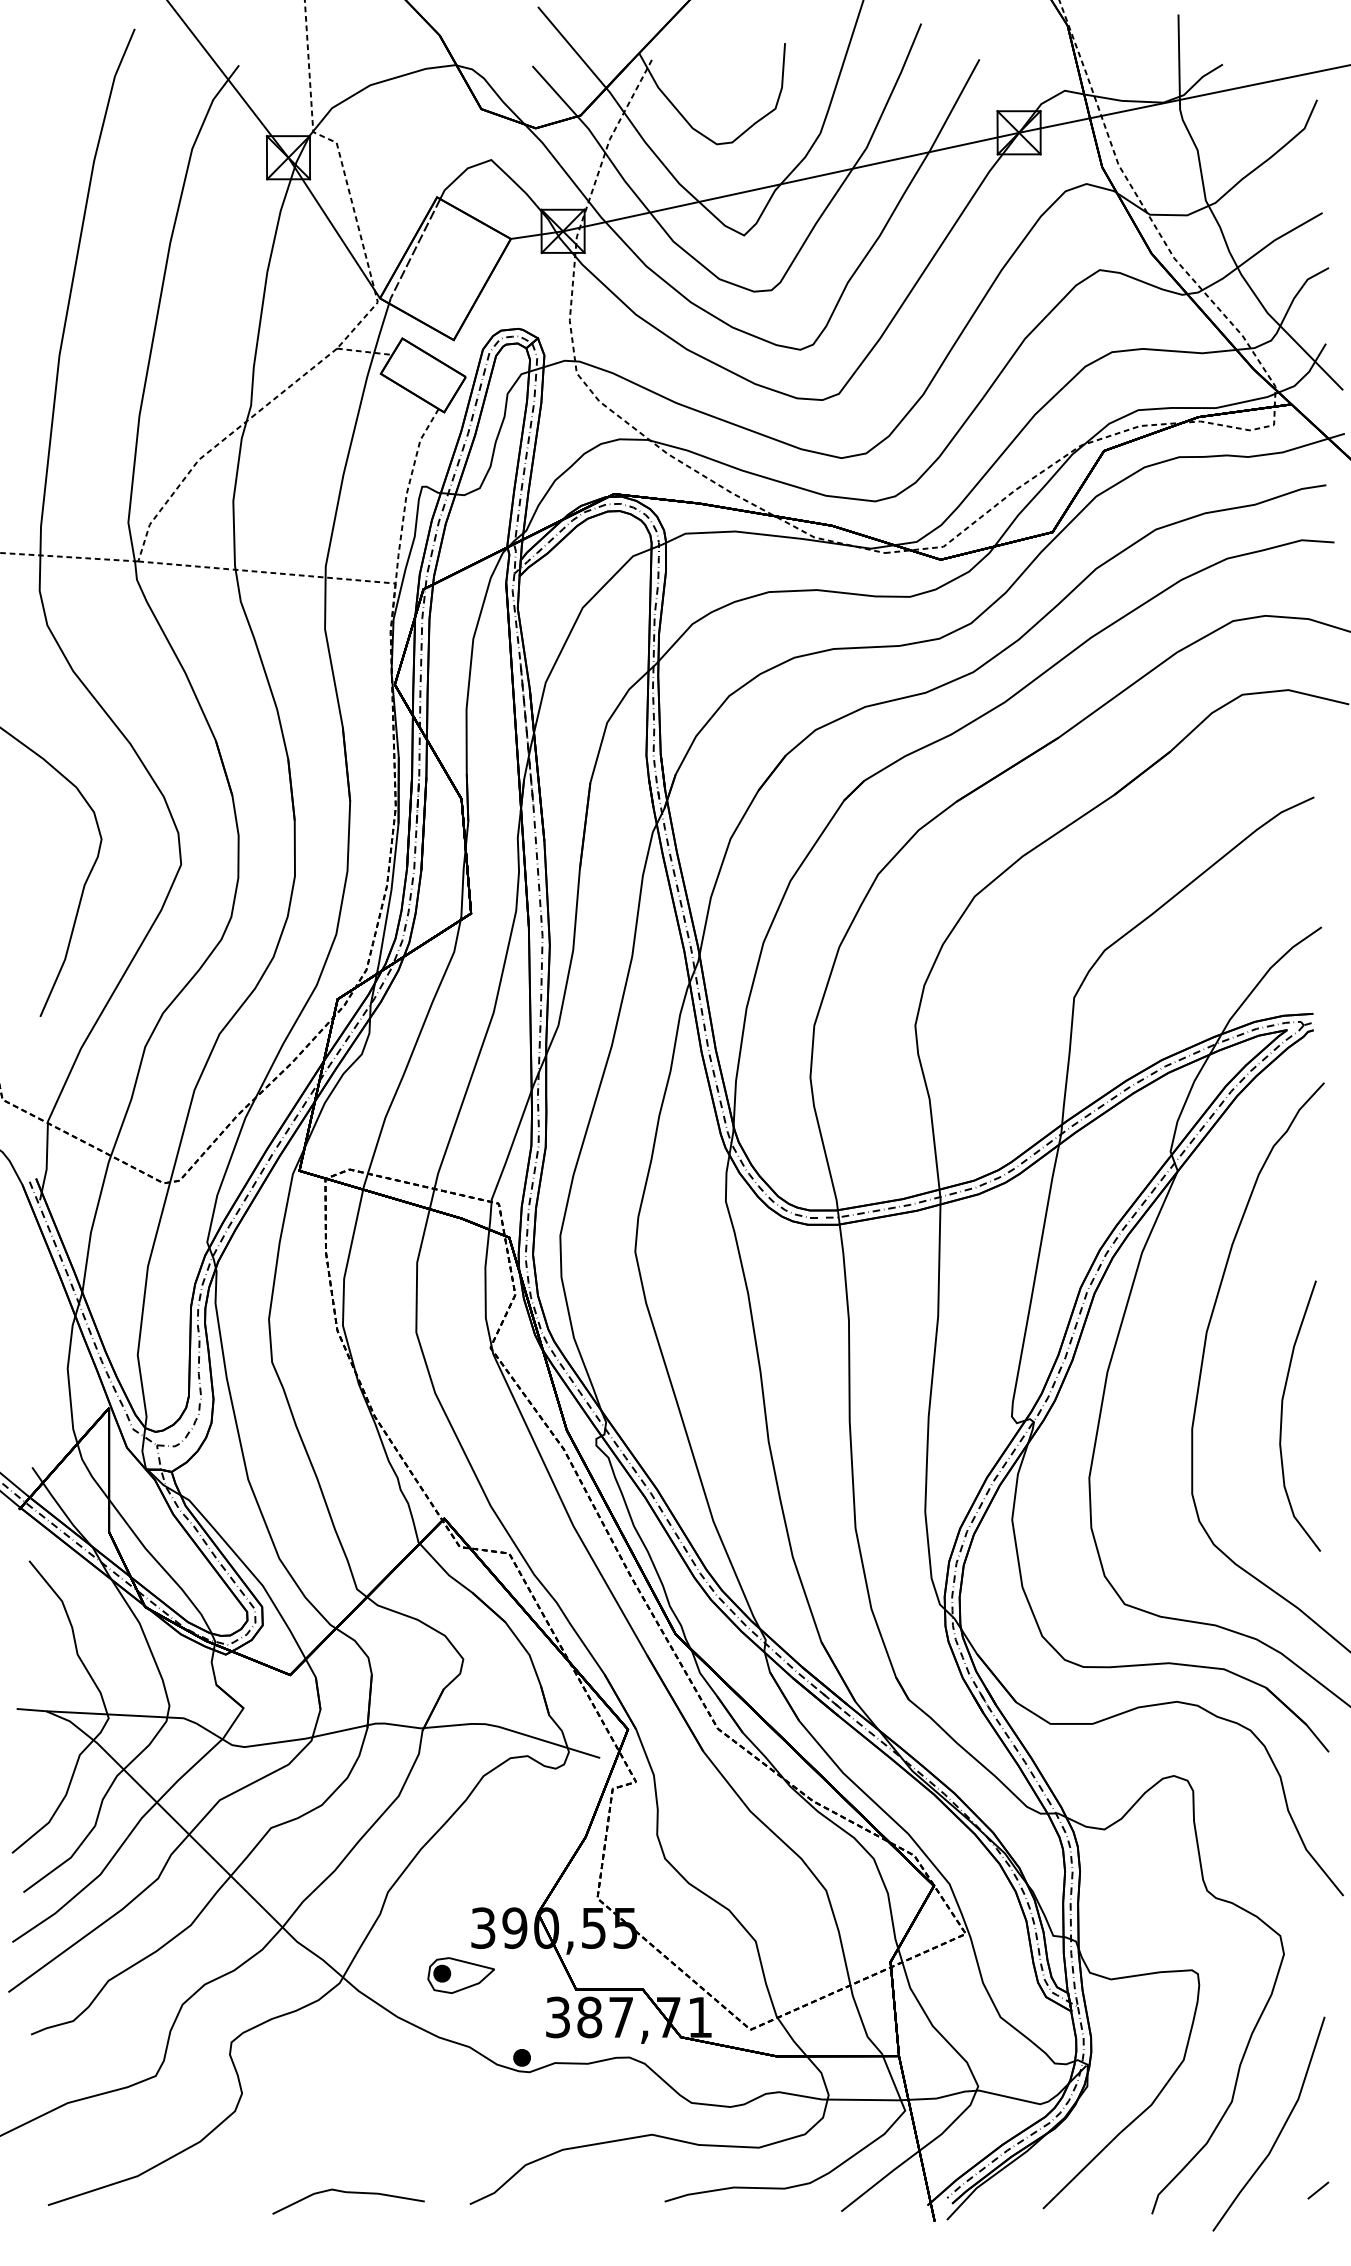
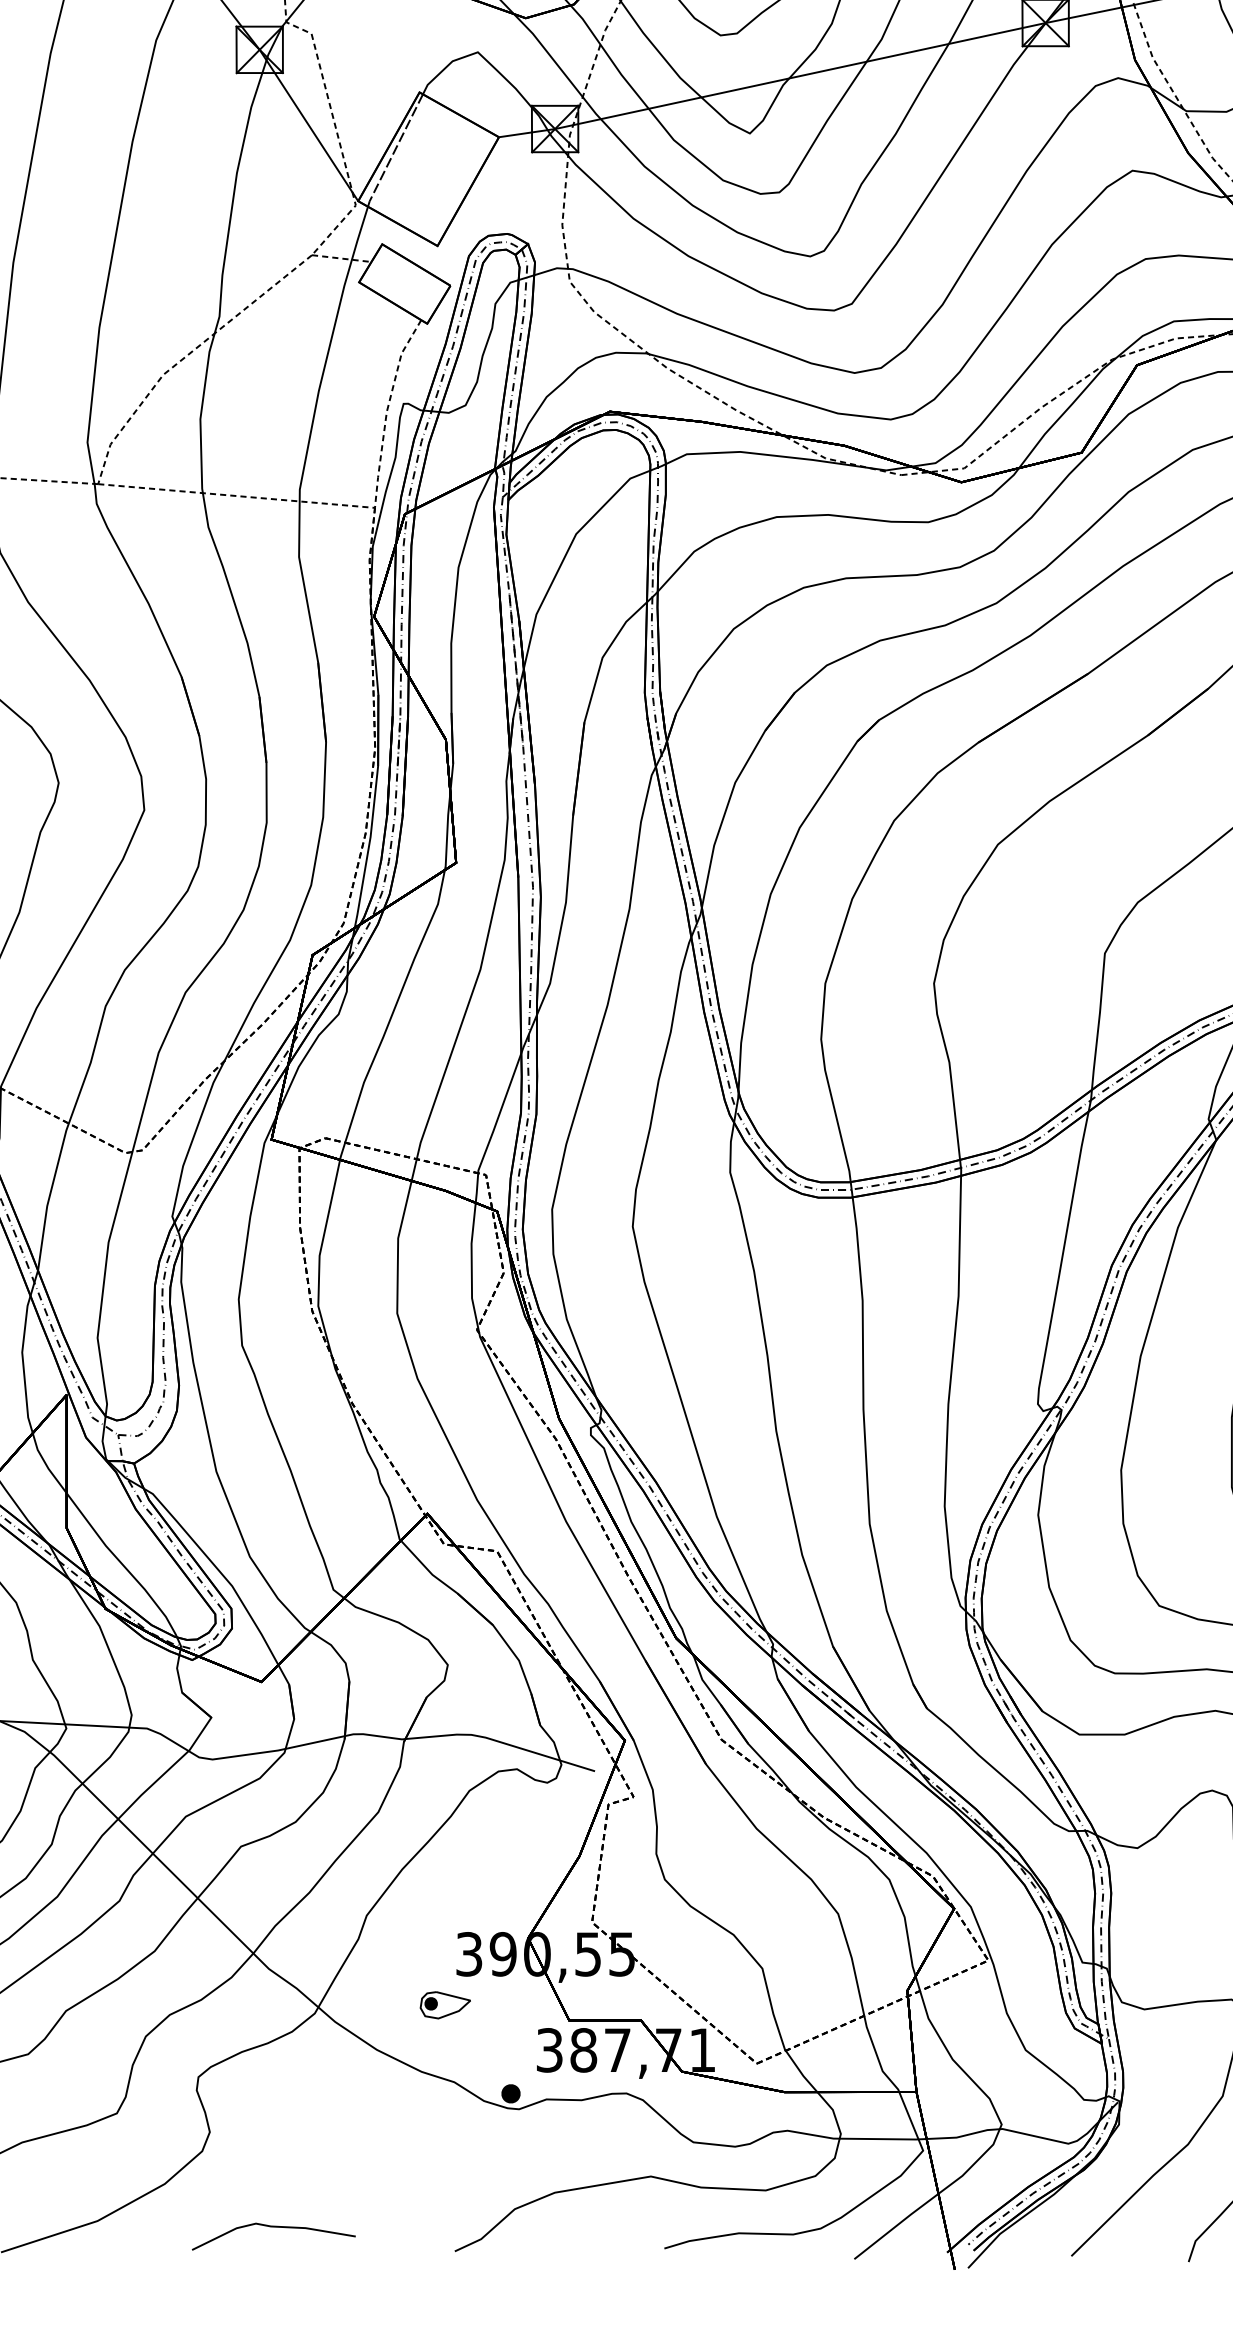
part: (460, 1975) -> (444, 2005), size x0.7
curve: (348, 2193) -> (273, 2227), moved

